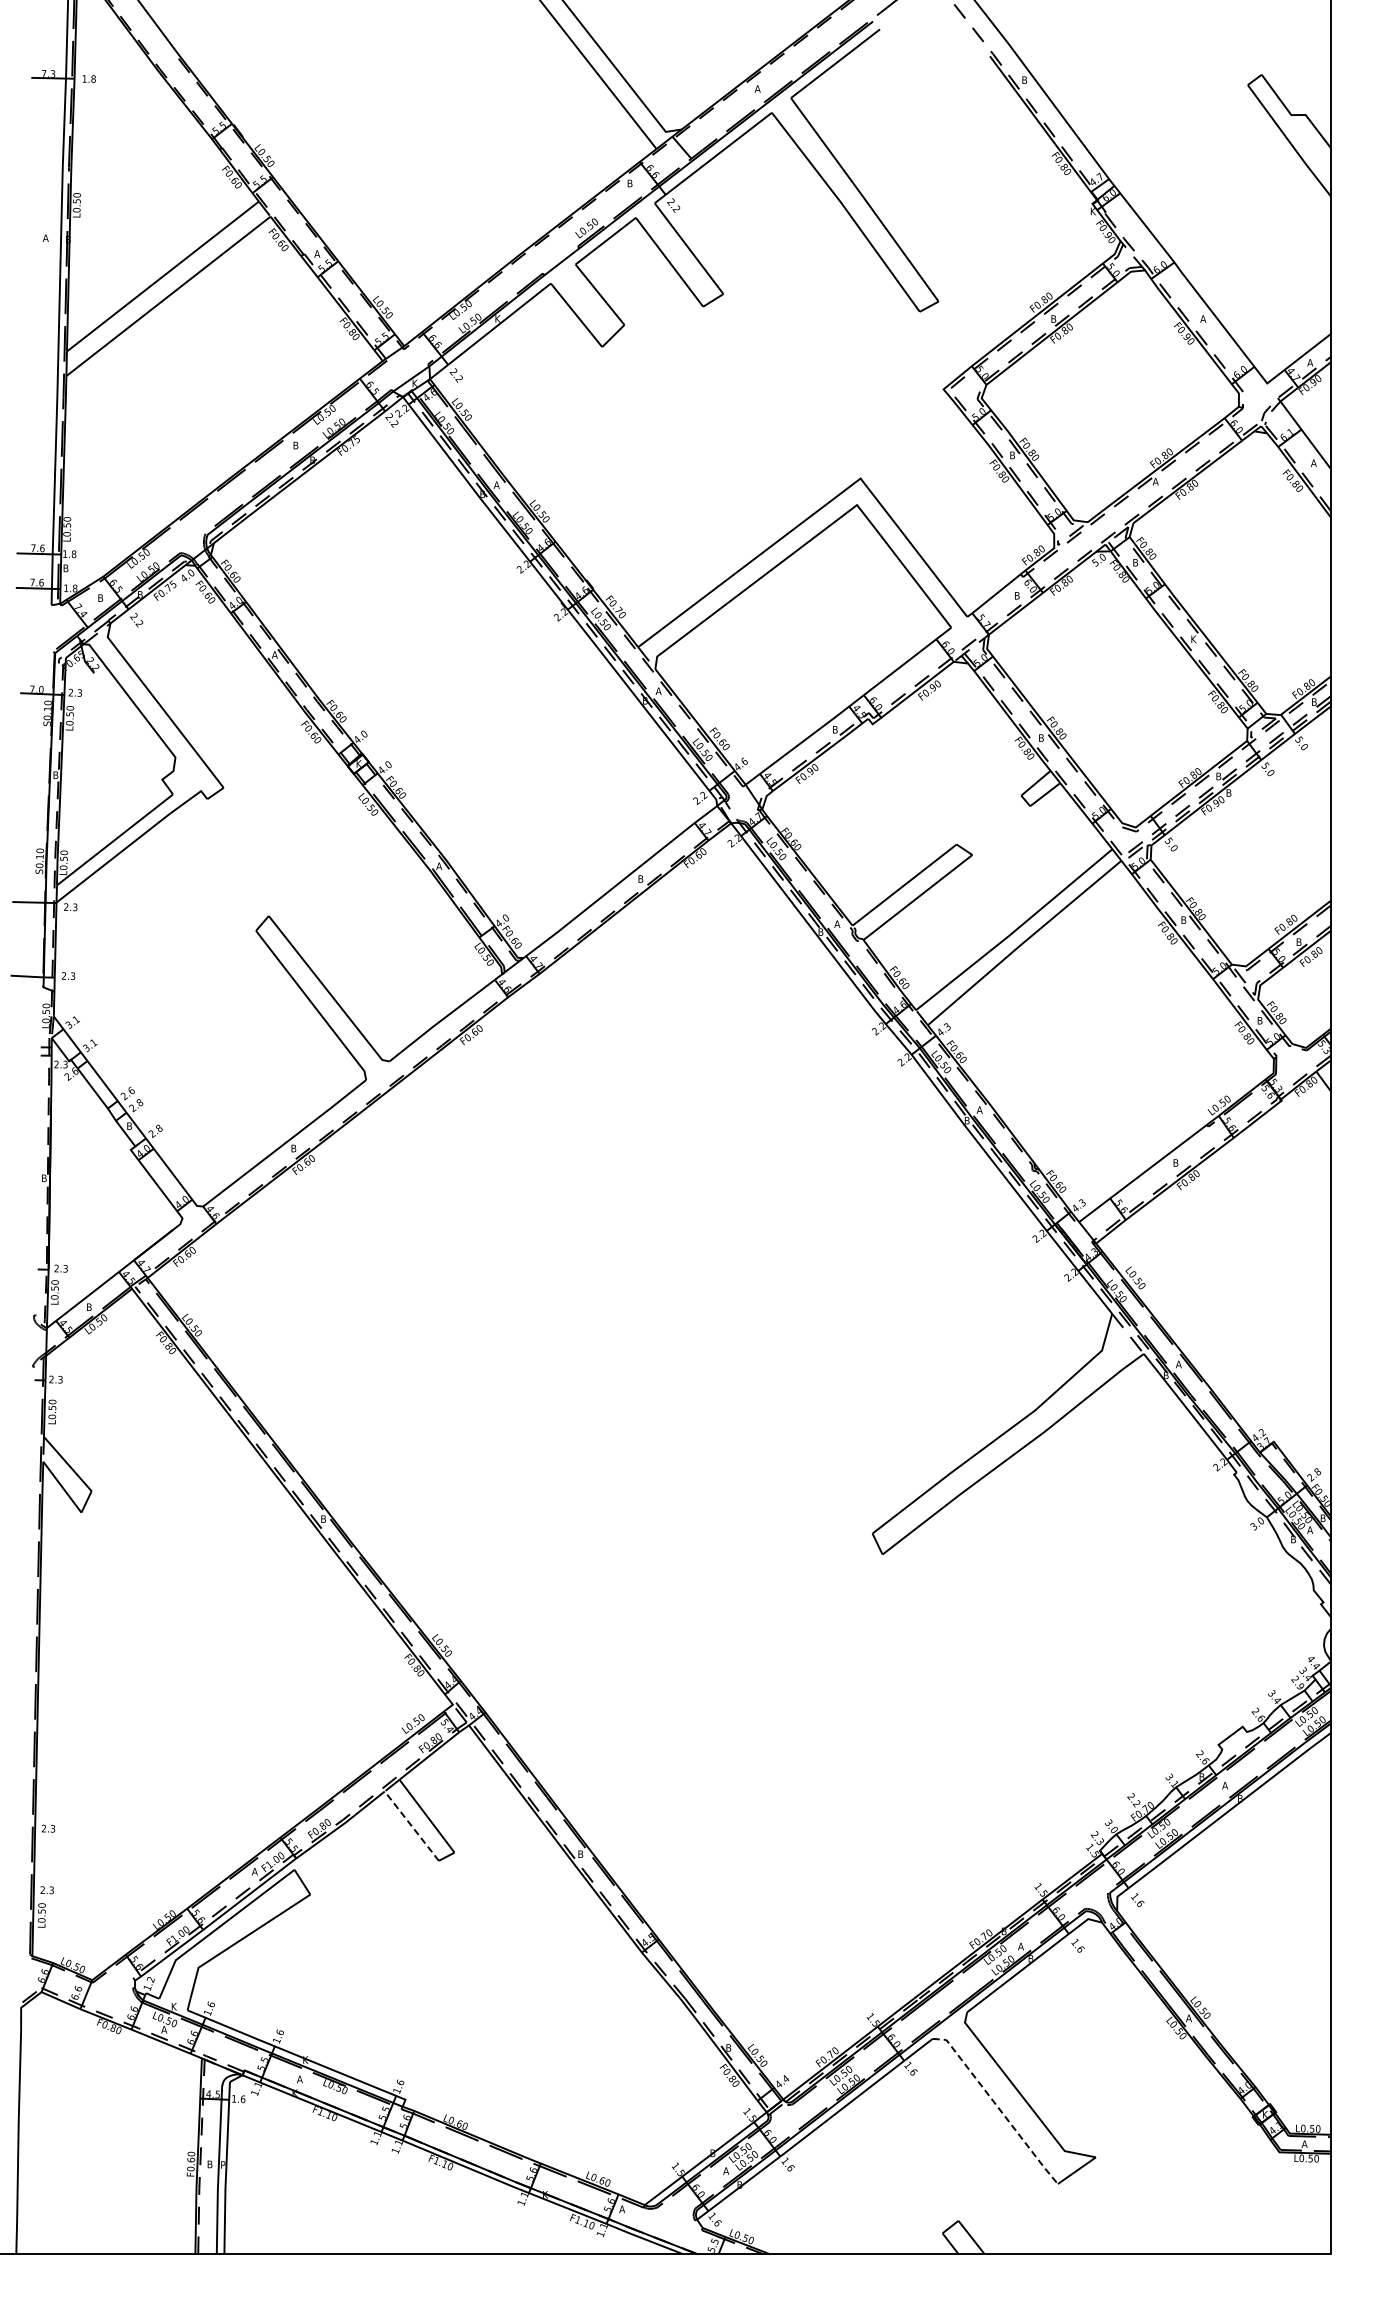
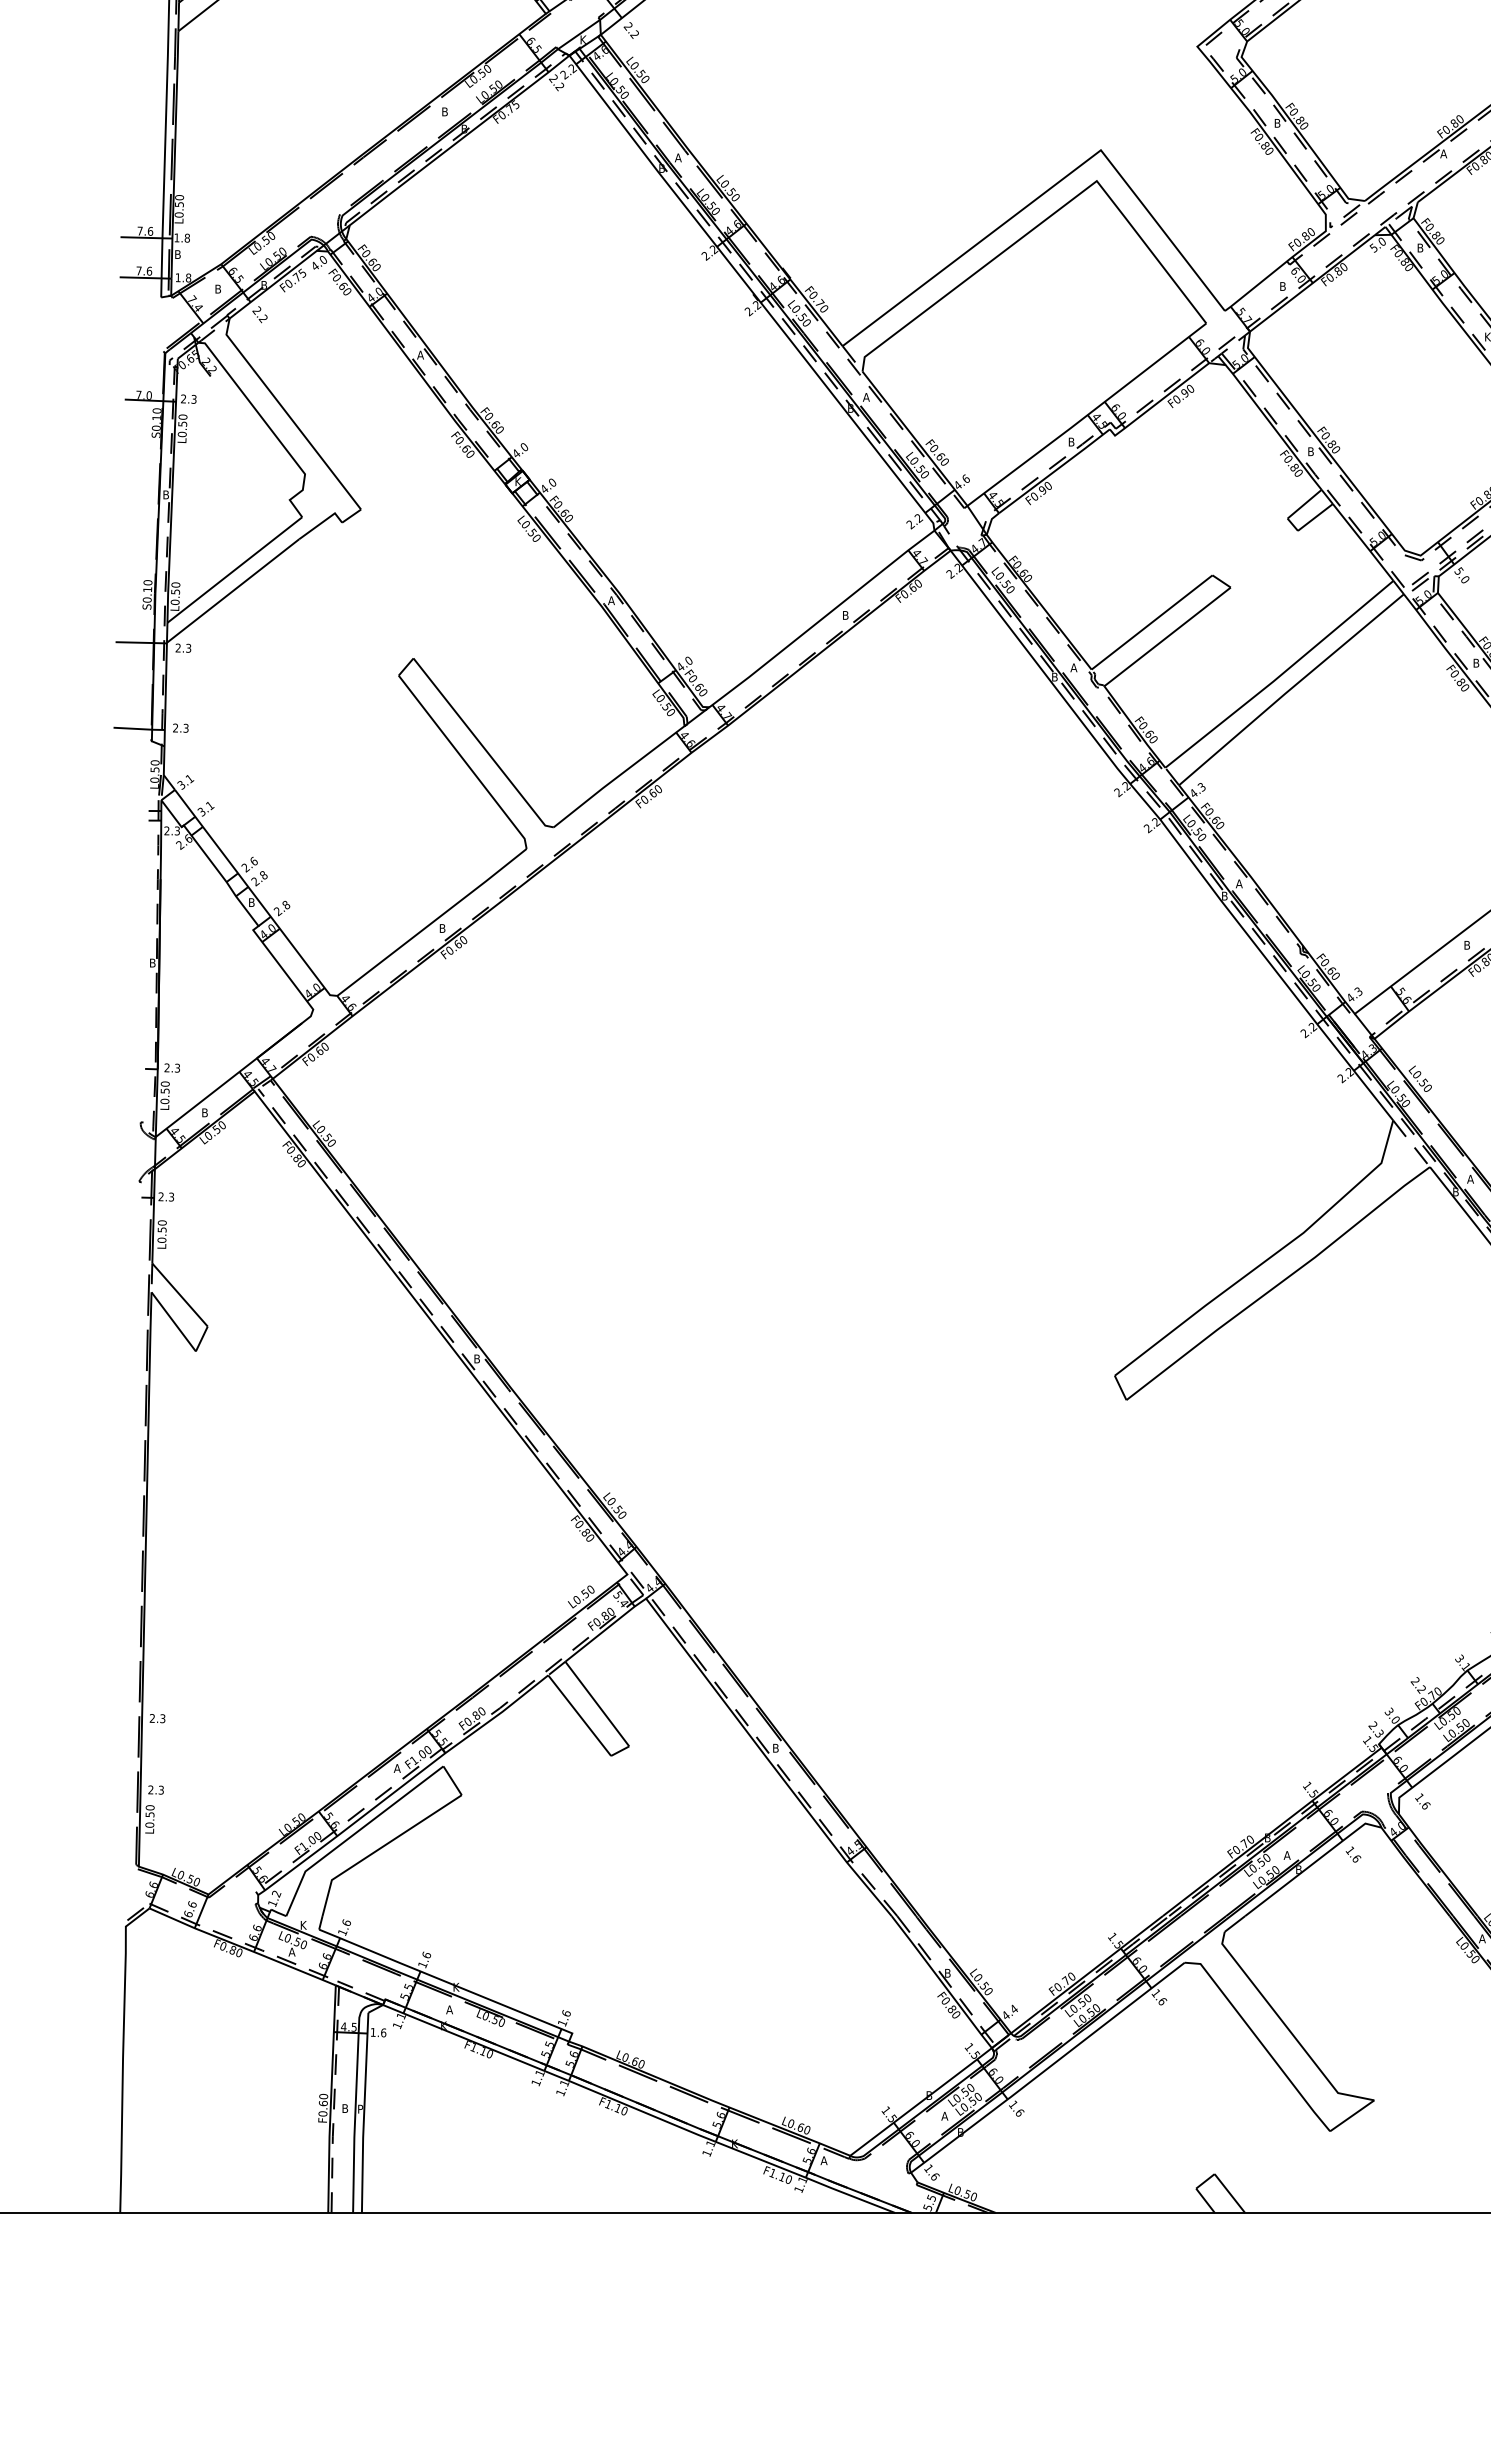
line: (411, 1826) -> (579, 1716), dashed -> solid
line: (998, 2107) -> (1261, 2042), dashed -> solid

